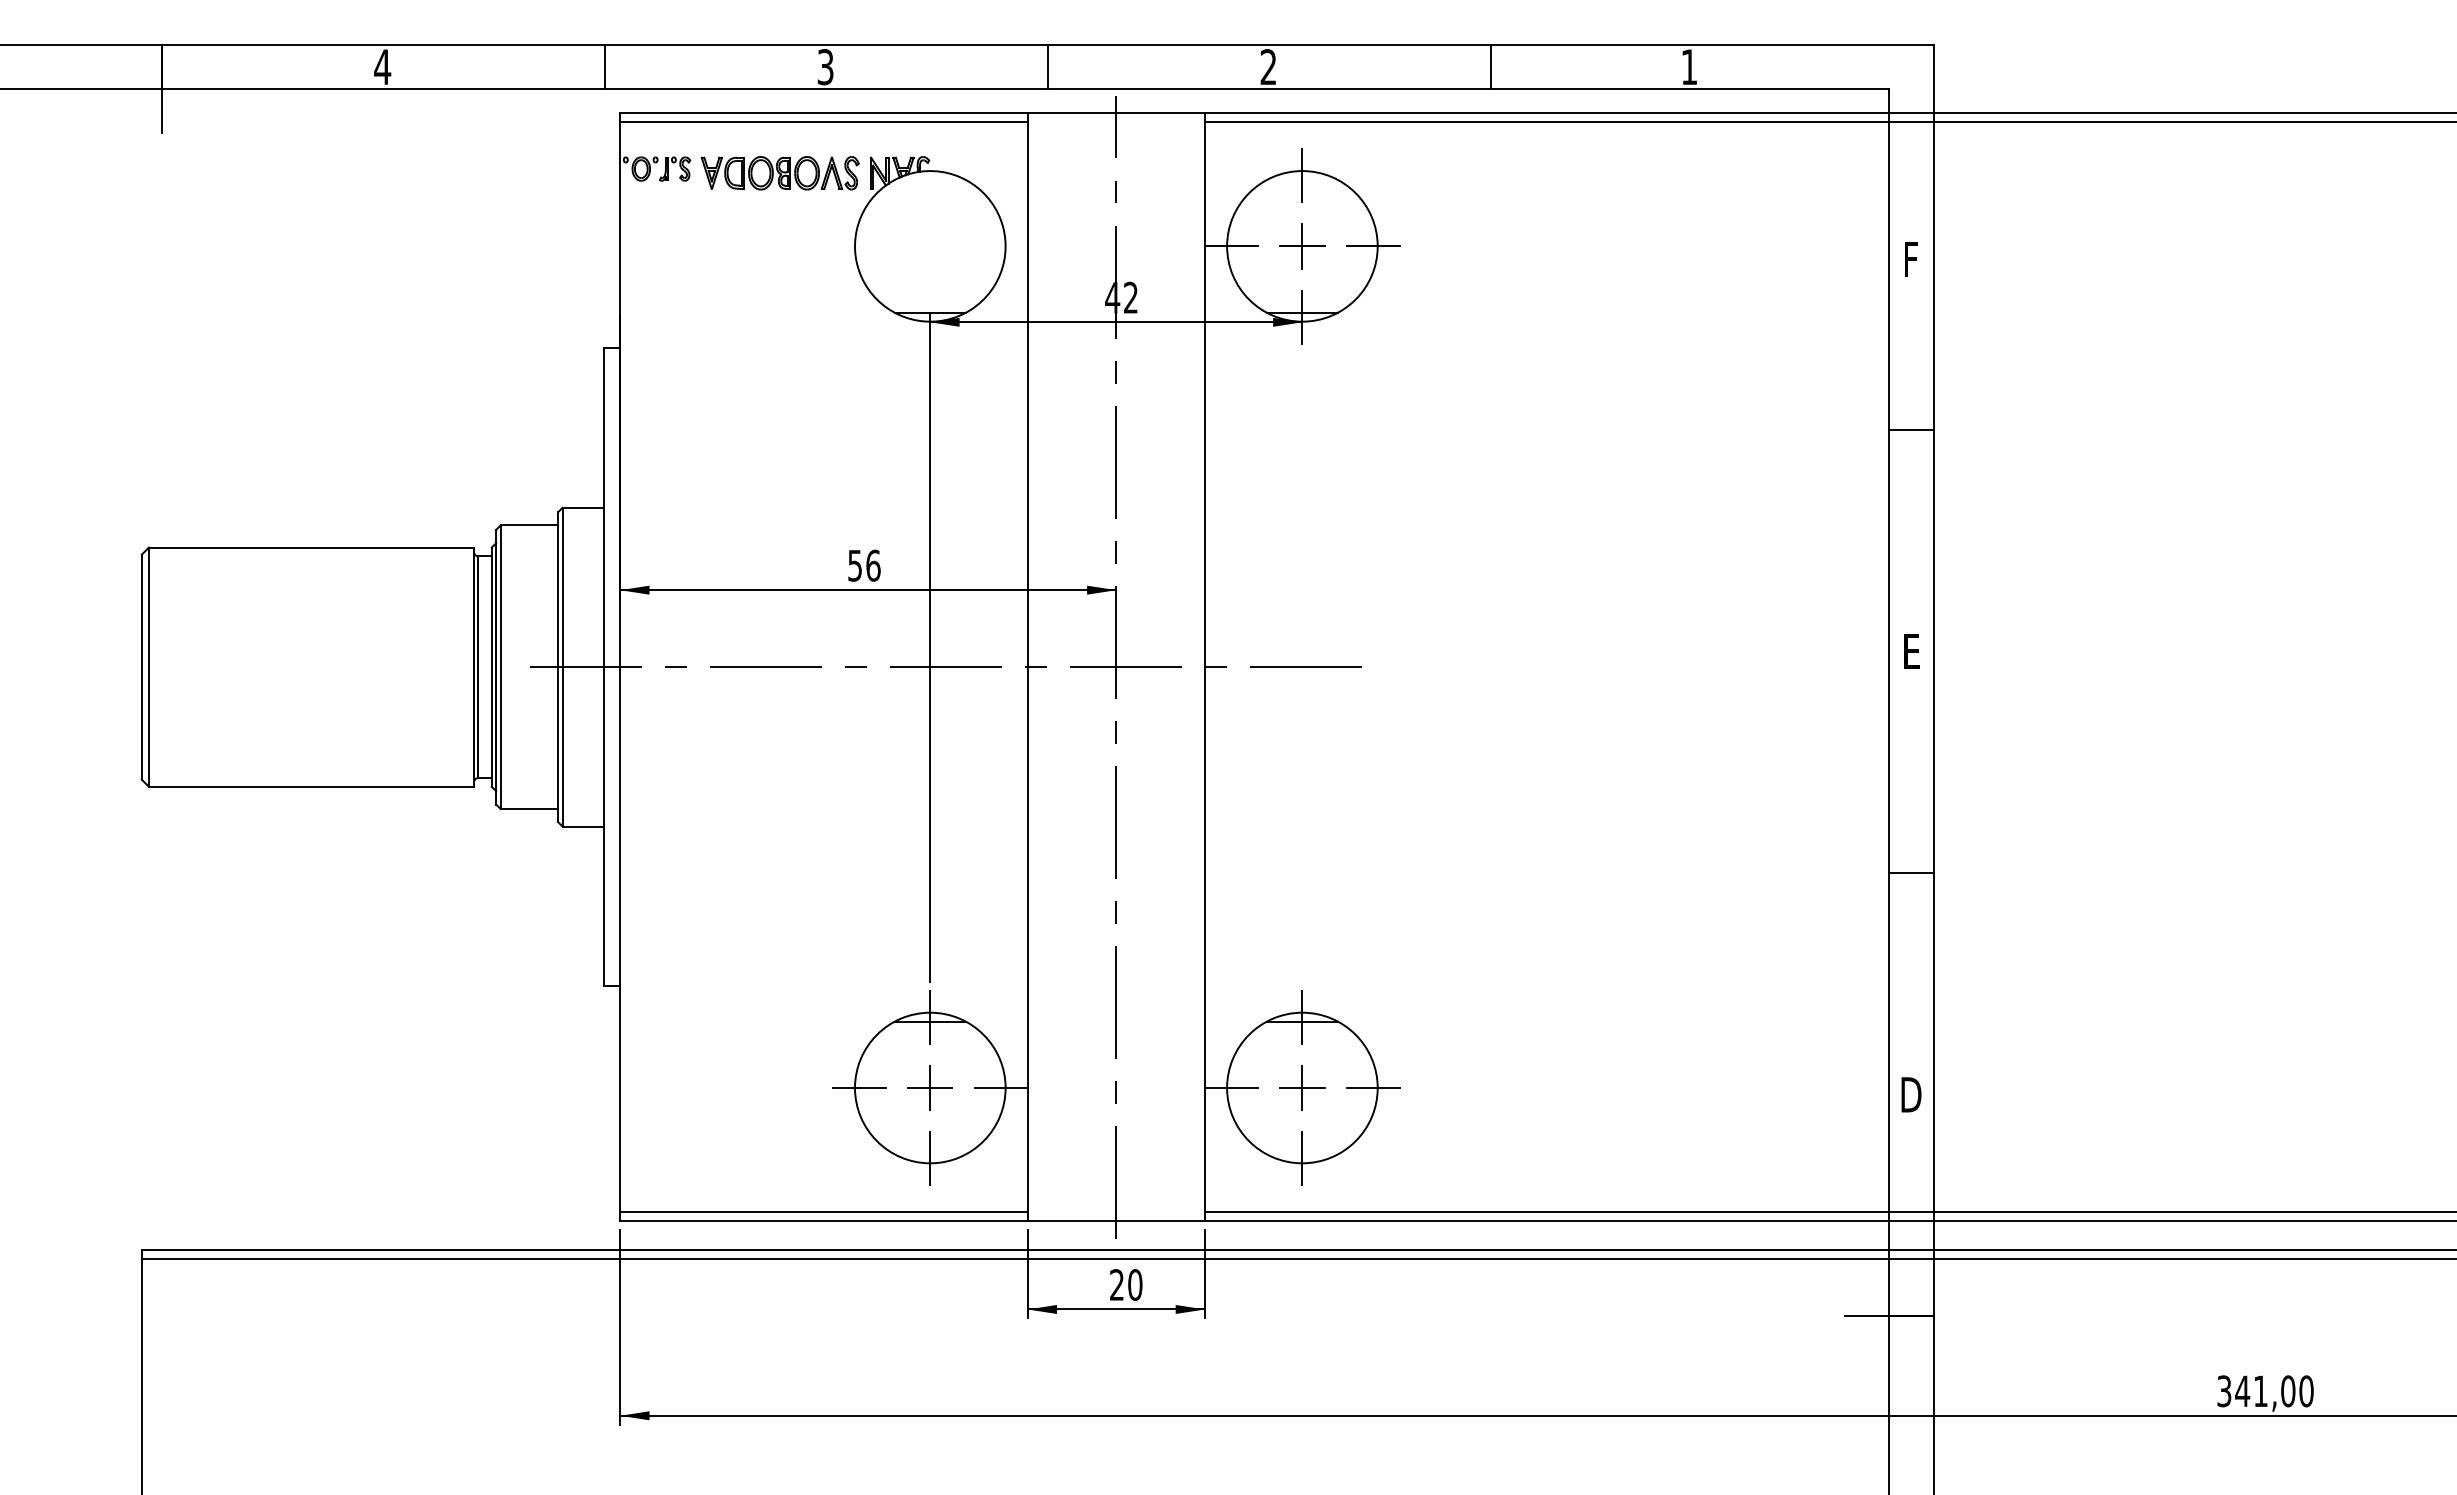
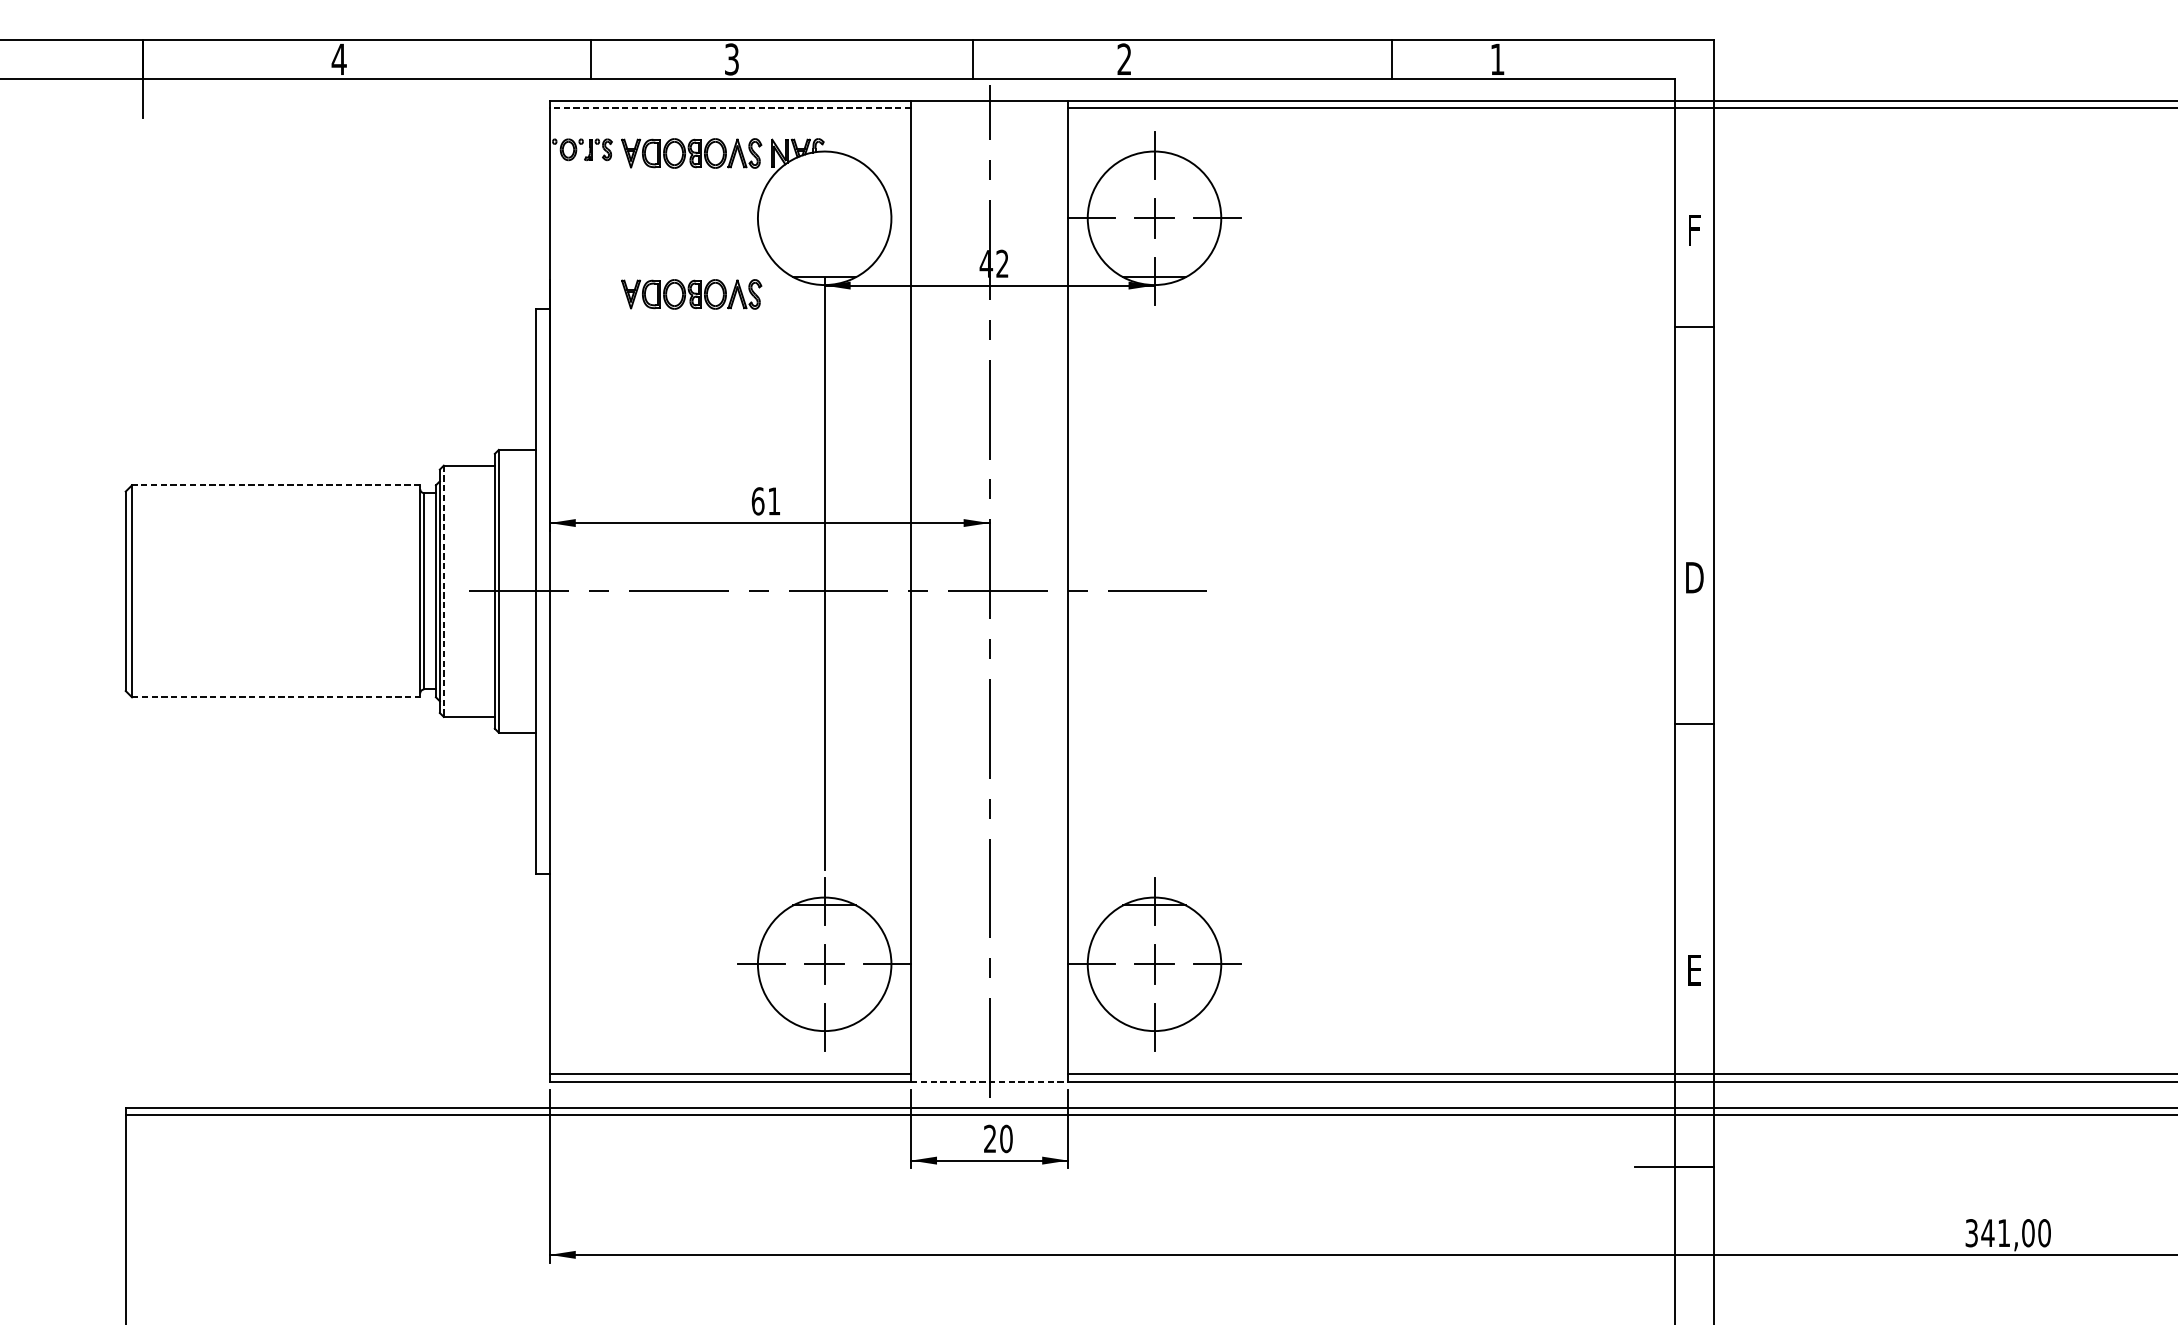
line: (604, 66) -> (590, 58), moved
line: (1047, 66) -> (972, 58), moved
line: (1490, 66) -> (1392, 58), moved
line: (824, 122) -> (730, 108), solid -> dashed
part: (779, 332) -> (691, 294), added
line: (1911, 430) -> (1694, 327), moved
line: (311, 547) -> (276, 485), solid -> dashed
text: (864, 565) -> (766, 501), 56 -> 61
text: (1911, 651) -> (1694, 577), E -> D
line: (500, 667) -> (443, 591), solid -> dashed
line: (311, 786) -> (276, 697), solid -> dashed
line: (1911, 873) -> (1694, 724), moved
text: (1911, 1094) -> (1694, 970), D -> E
line: (1116, 1220) -> (989, 1081), solid -> dashed

